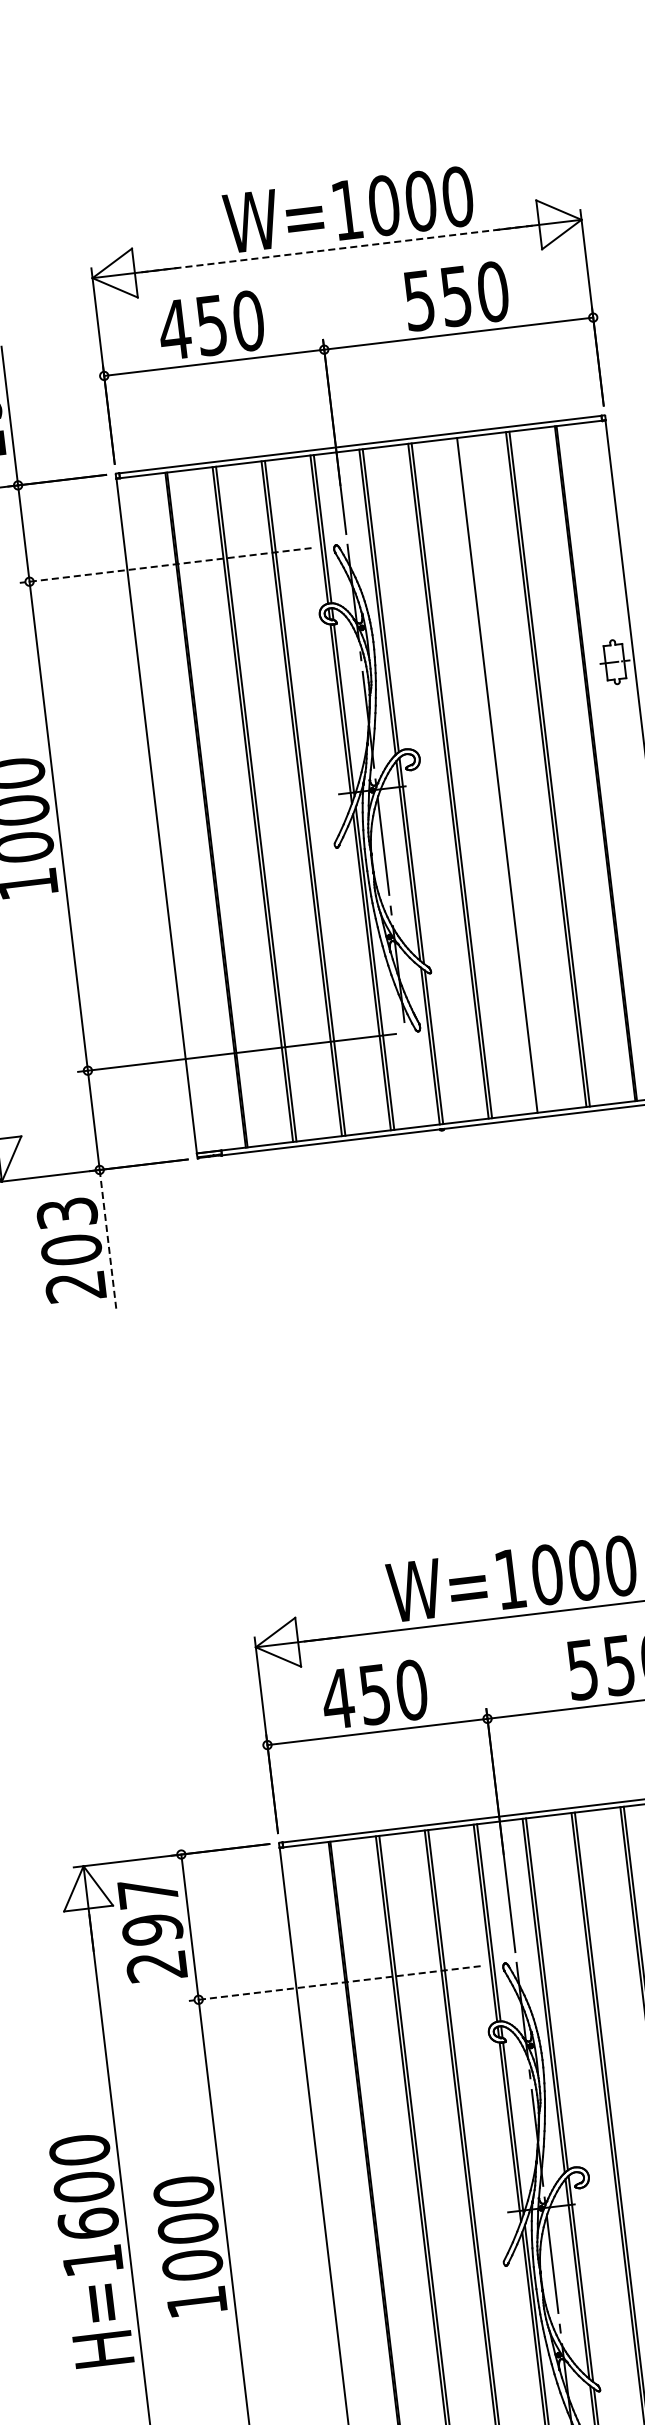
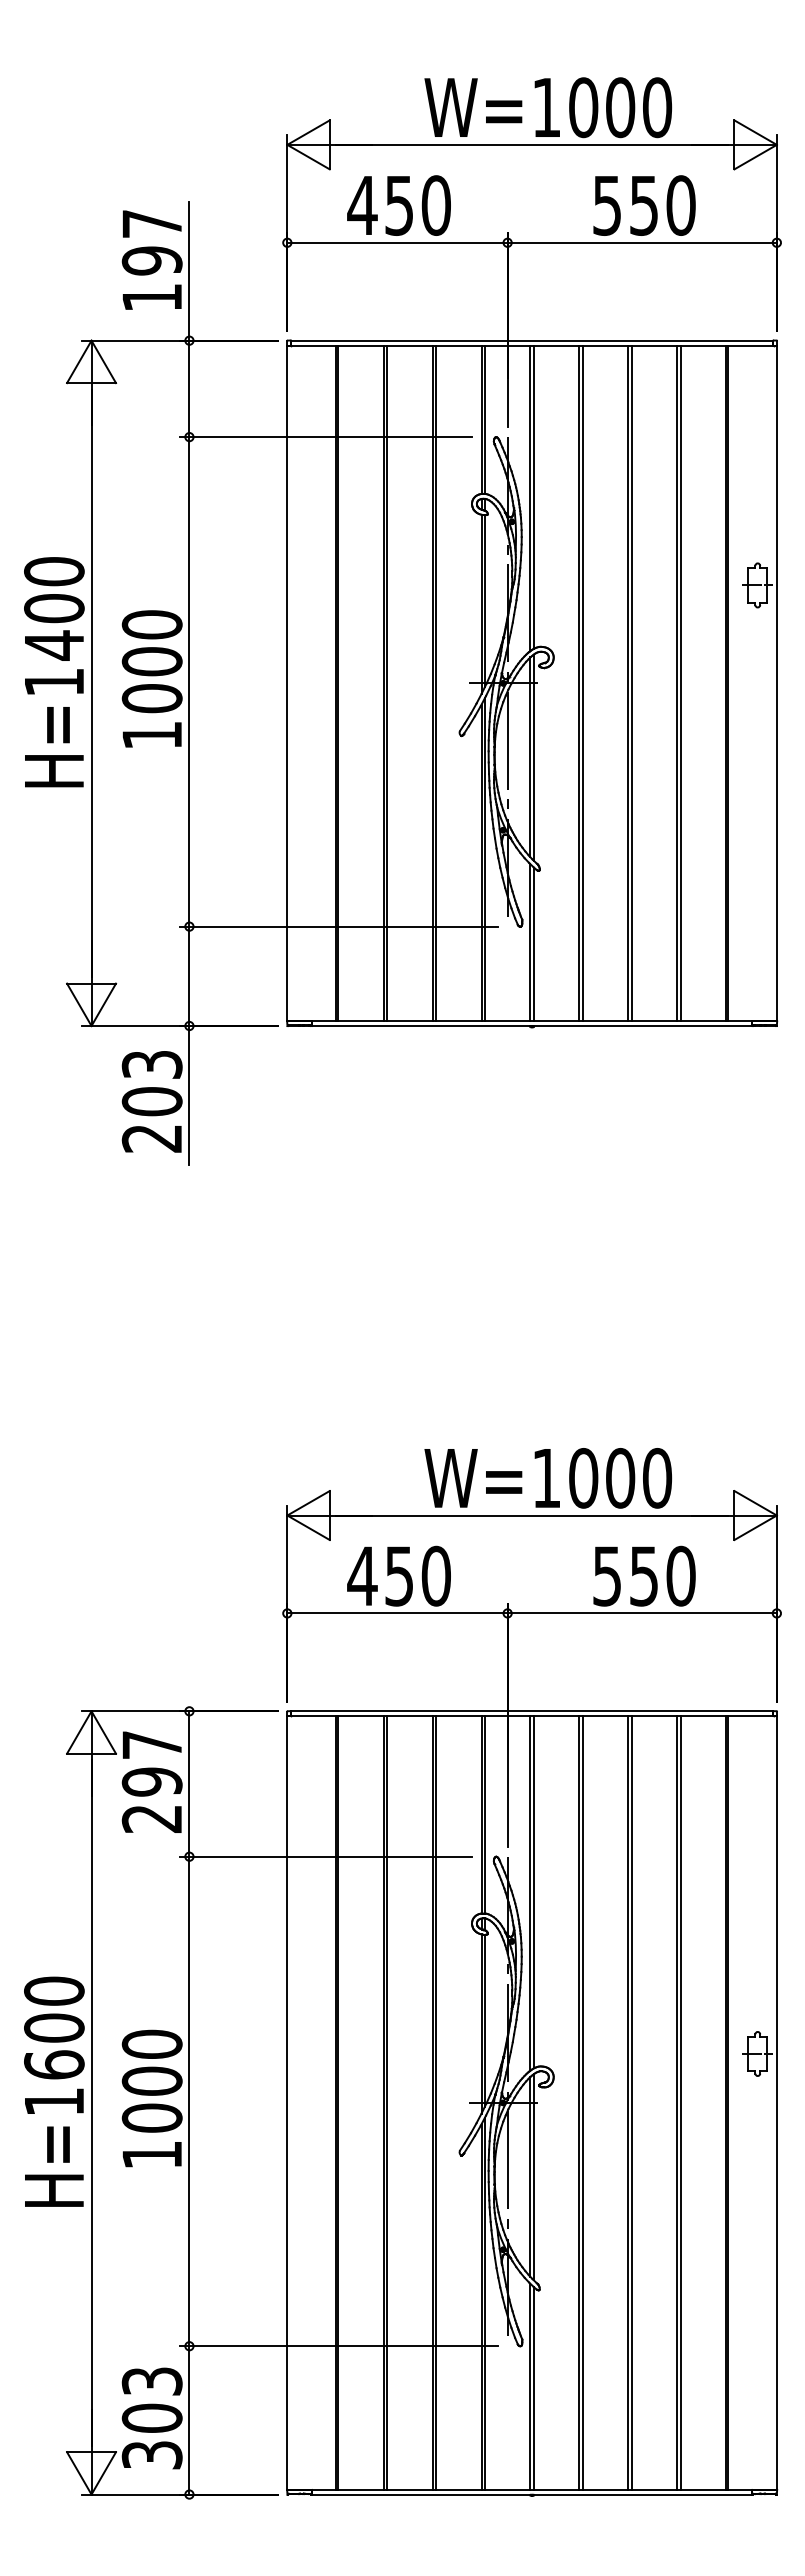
line: (337, 248) -> (532, 144), dashed -> solid
line: (165, 565) -> (325, 437), dashed -> solid
line: (500, 775) -> (631, 683), added
line: (108, 1239) -> (189, 1095), dashed -> solid
line: (334, 1983) -> (325, 1856), dashed -> solid

